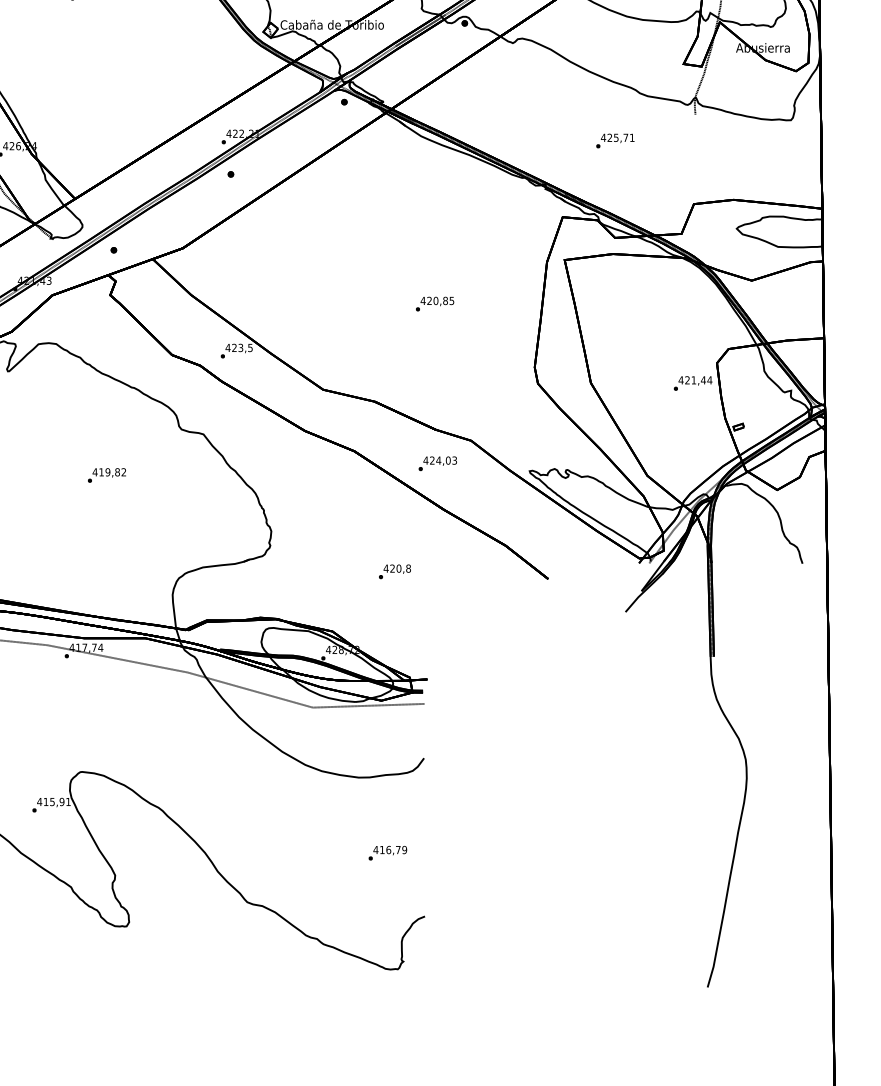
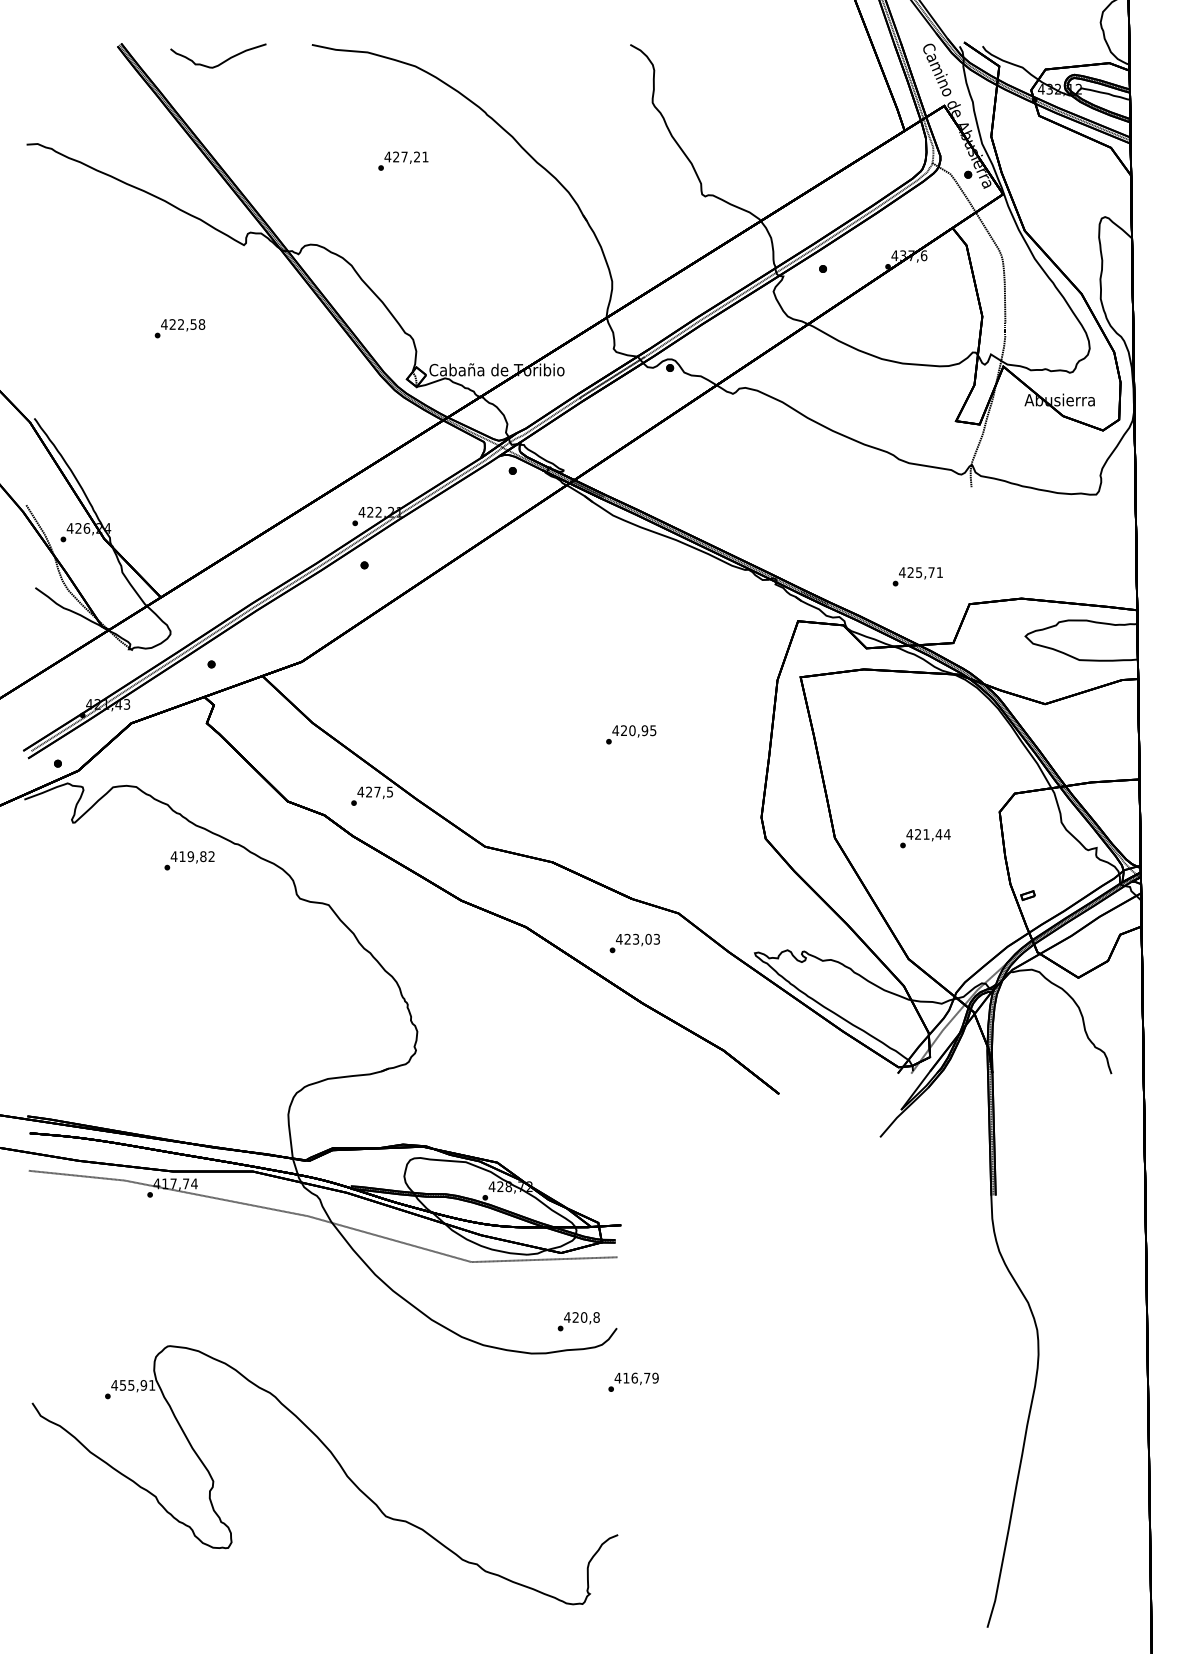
text: (615, 140) -> (917, 576), moved
text: (445, 300) -> (644, 730), 420,85 -> 420,95
text: (240, 347) -> (377, 791), 423,5 -> 427,5
text: (693, 383) -> (925, 838), moved
text: (438, 459) -> (635, 938), 424,03 -> 423,03
text: (106, 475) -> (189, 860), moved
text: (394, 571) -> (578, 1321), moved
text: (45, 802) -> (122, 1385), 415,91 -> 455,91
text: (387, 852) -> (633, 1381), moved

